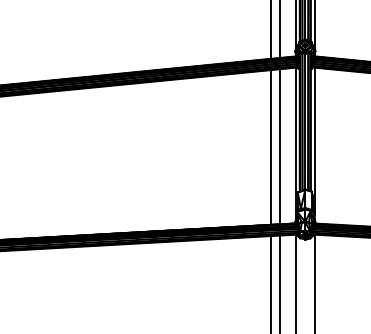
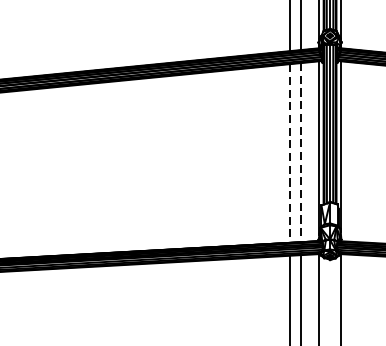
line: (280, 146) -> (301, 152), solid -> dashed
line: (270, 148) -> (289, 154), solid -> dashed

